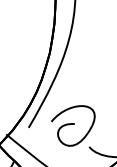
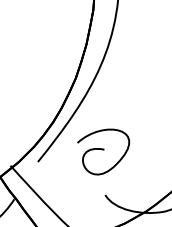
curve: (74, 124) -> (103, 150), moved

